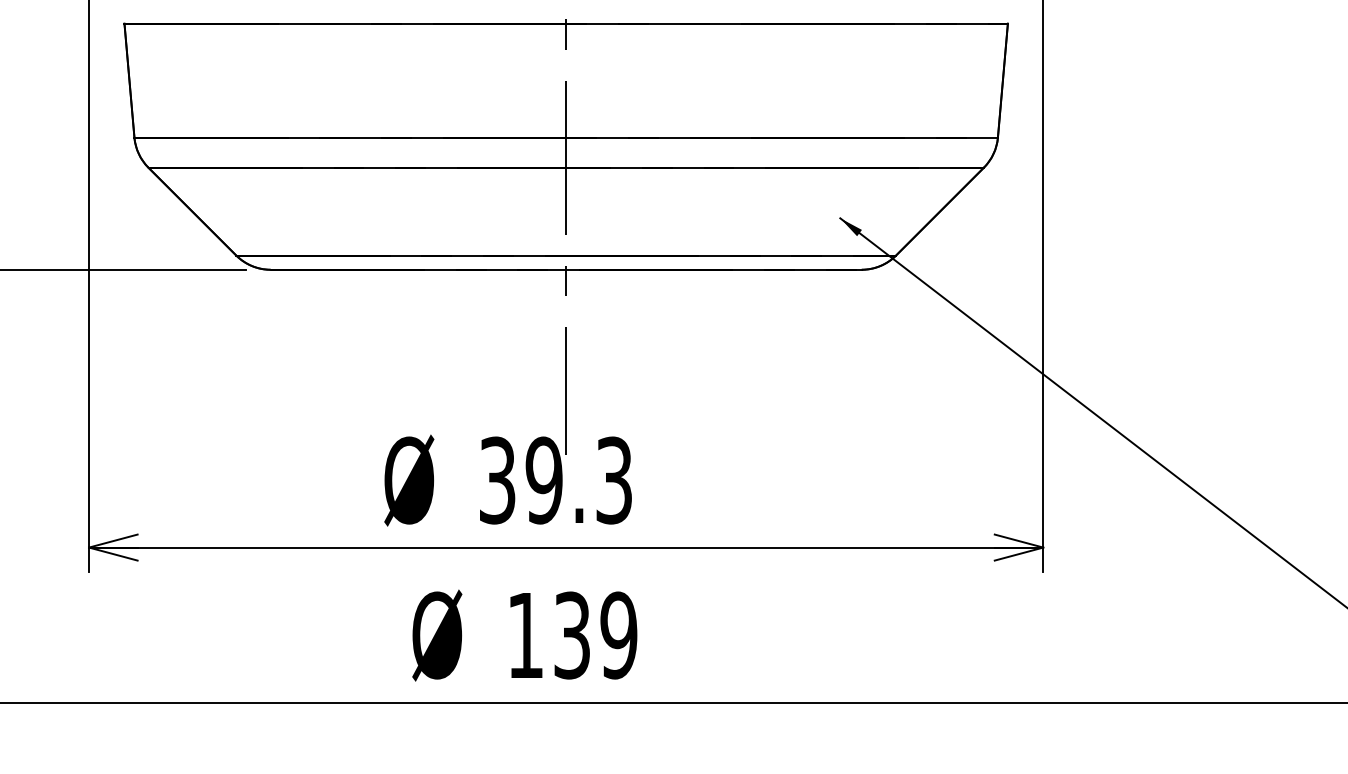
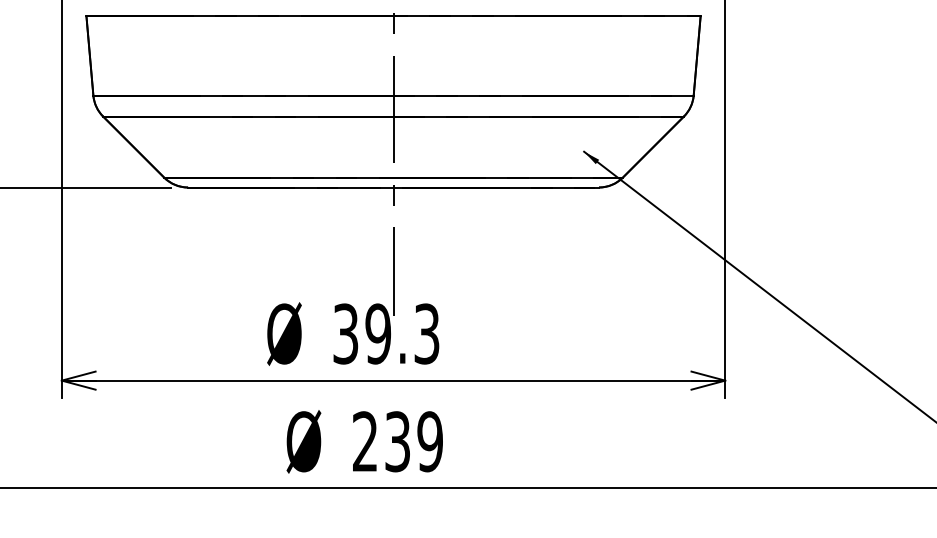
text: (524, 635) -> (364, 441), 139 -> 239

